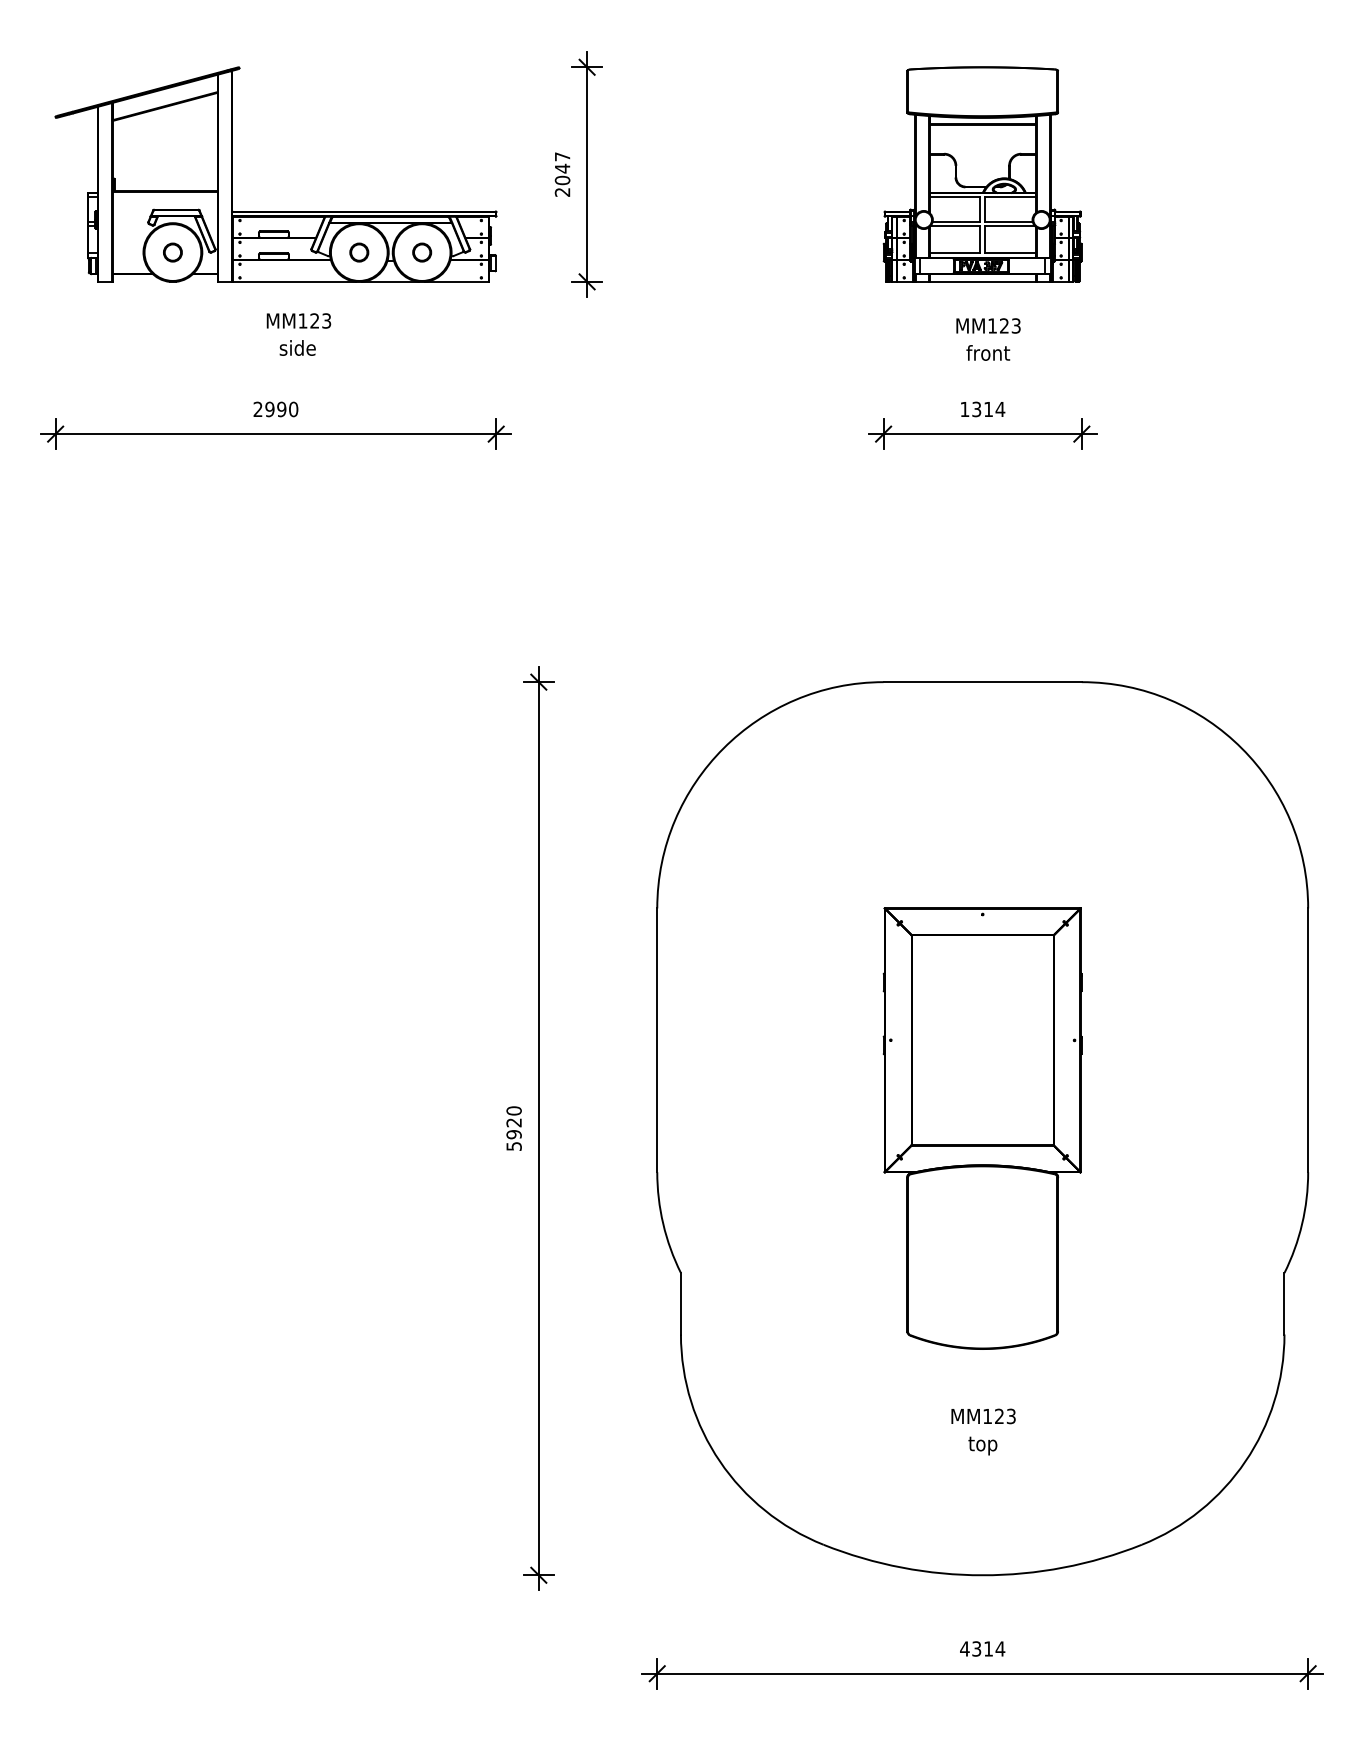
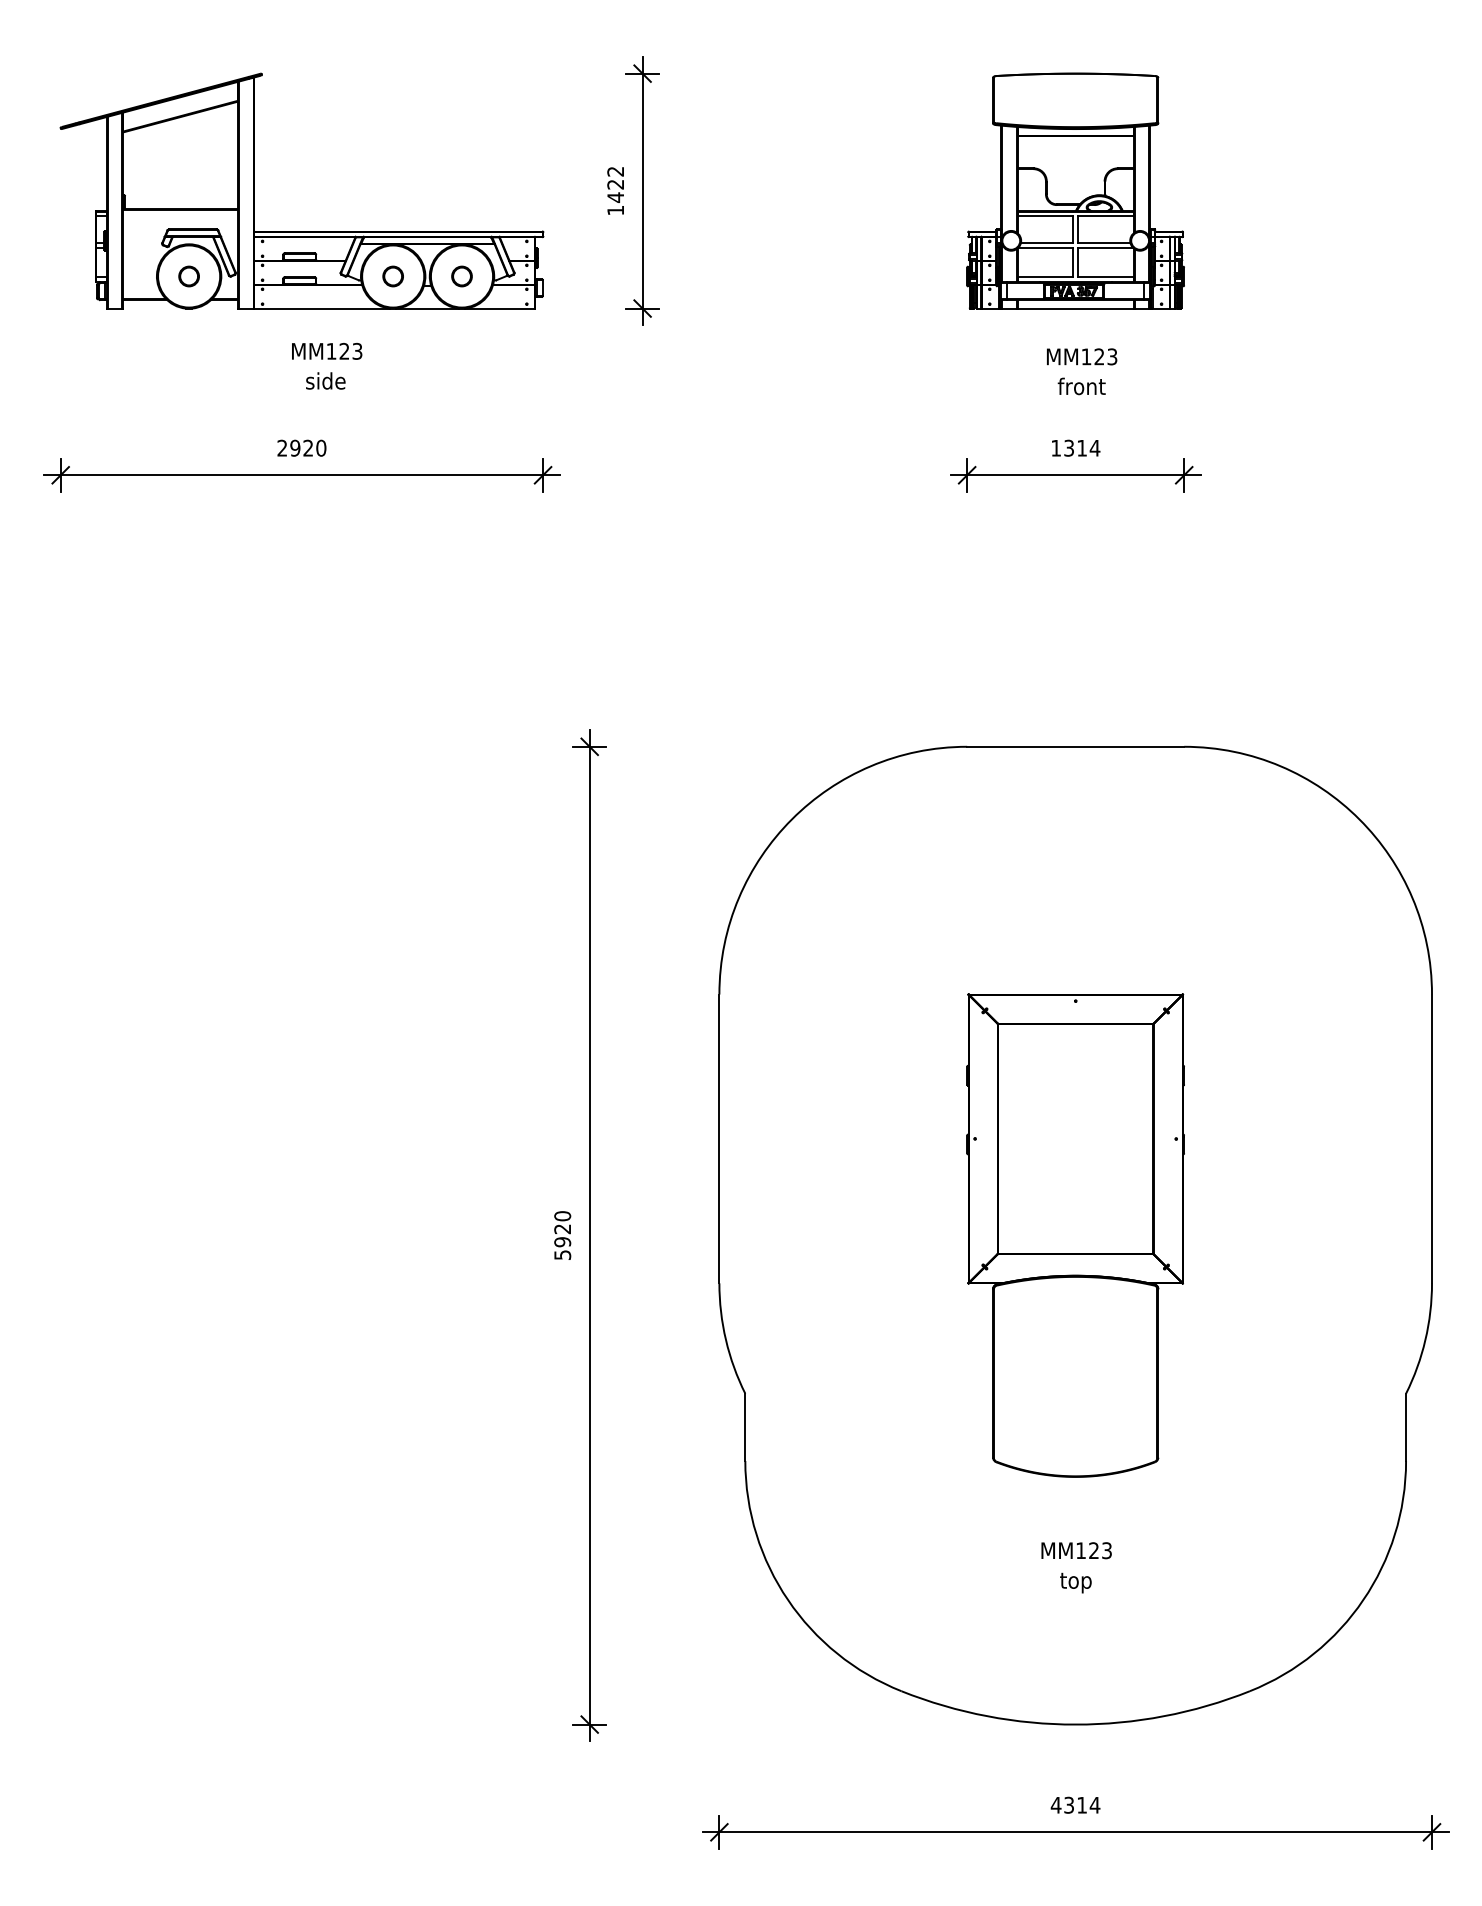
text: (562, 174) -> (615, 191), 2047 -> 1422
text: (281, 409) -> (308, 448), 2990 -> 2920

